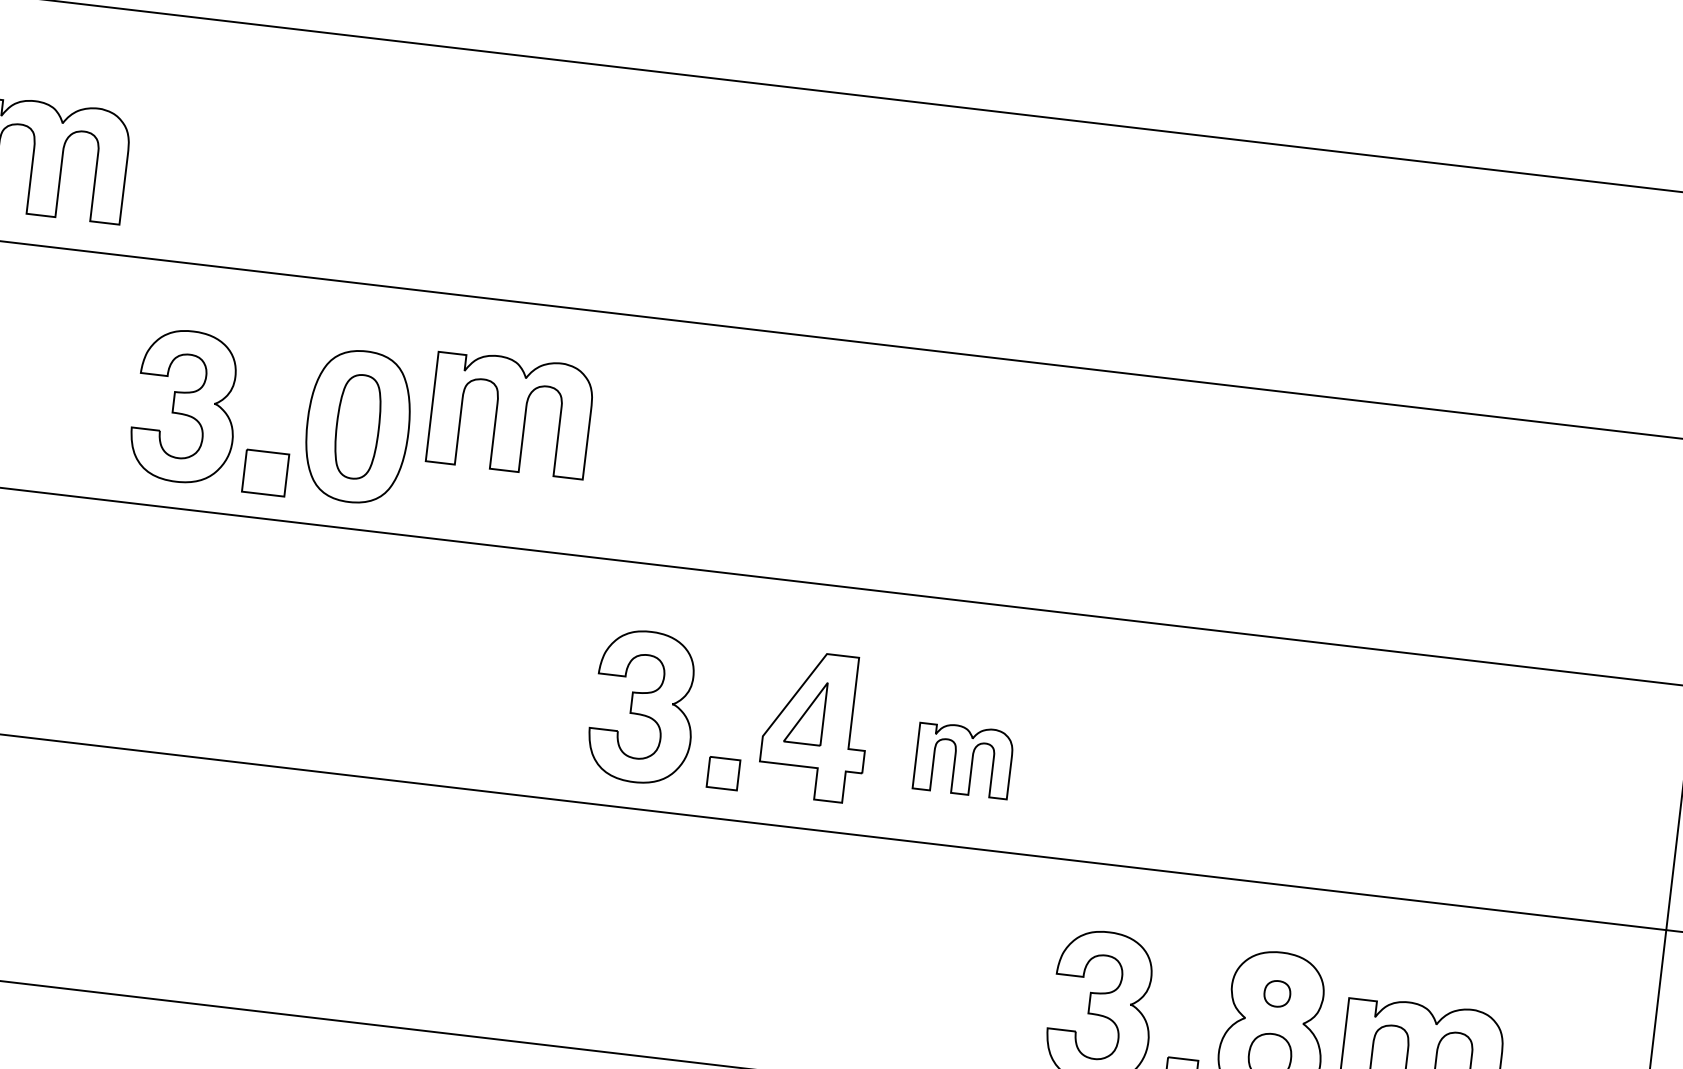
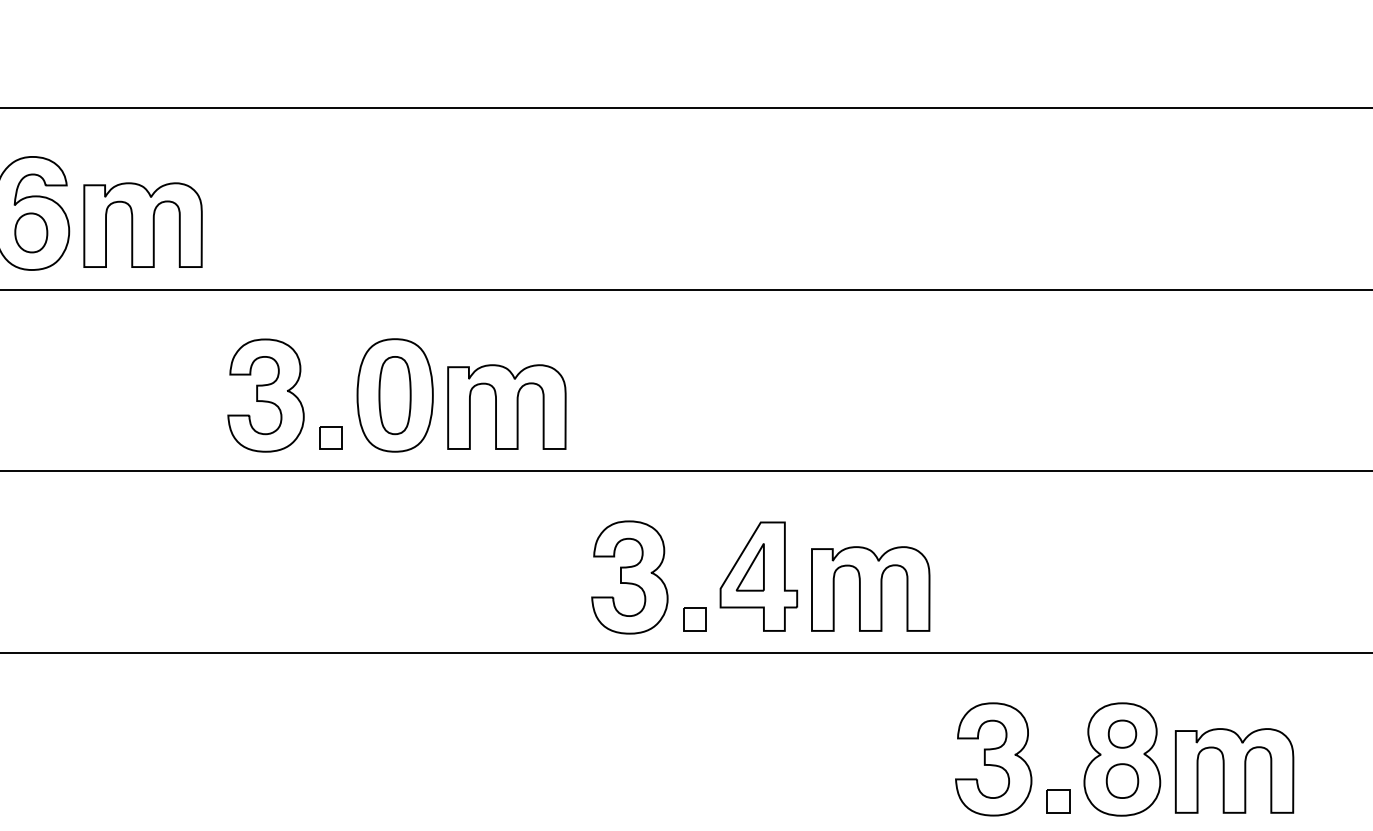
part: (510, 413) -> (506, 406), moved
part: (264, 472) -> (330, 437), size x0.71
part: (963, 759) -> (870, 588), size x1.67
part: (1277, 993) -> (1122, 733), size x1.43

